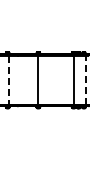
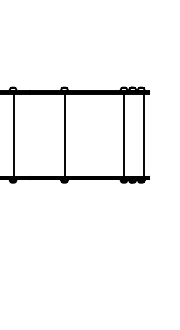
line: (8, 80) -> (14, 135), dashed -> solid
line: (85, 80) -> (143, 135), dashed -> solid

